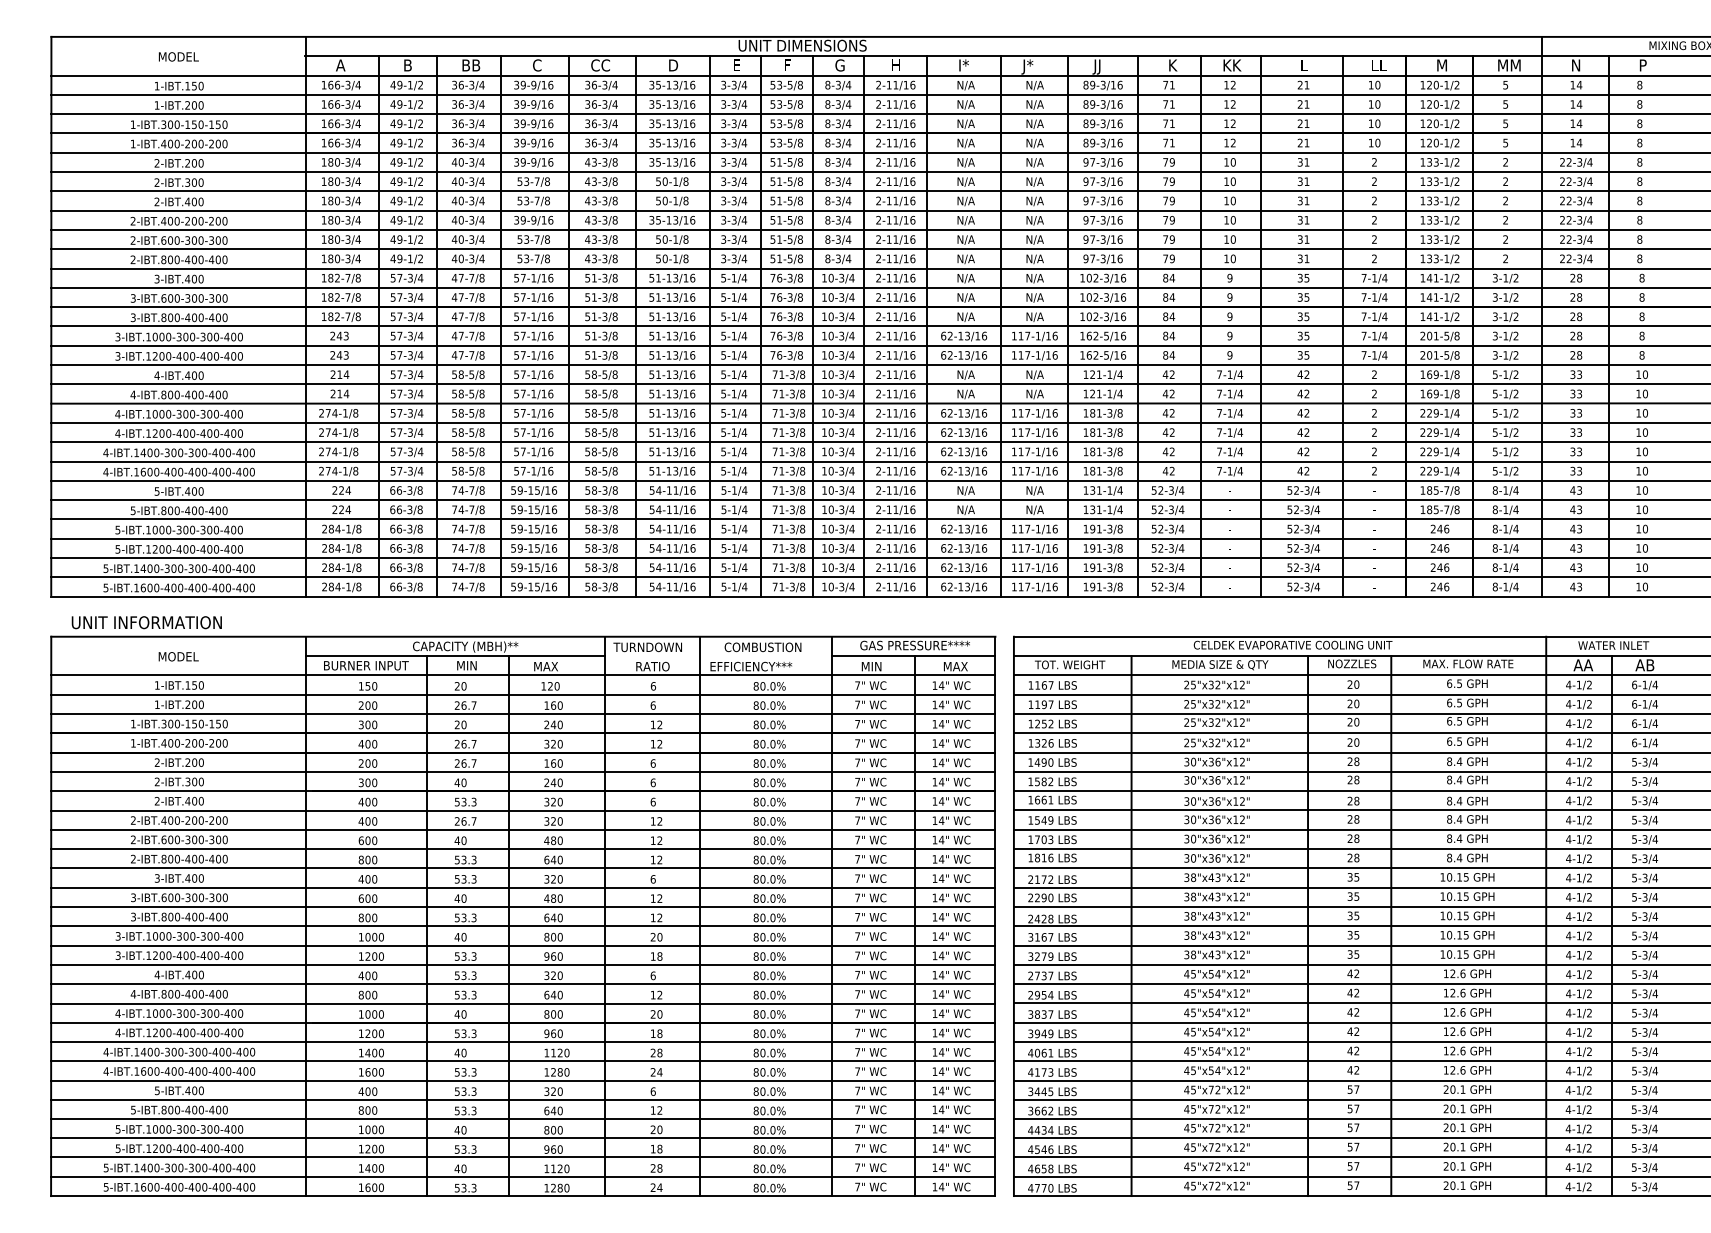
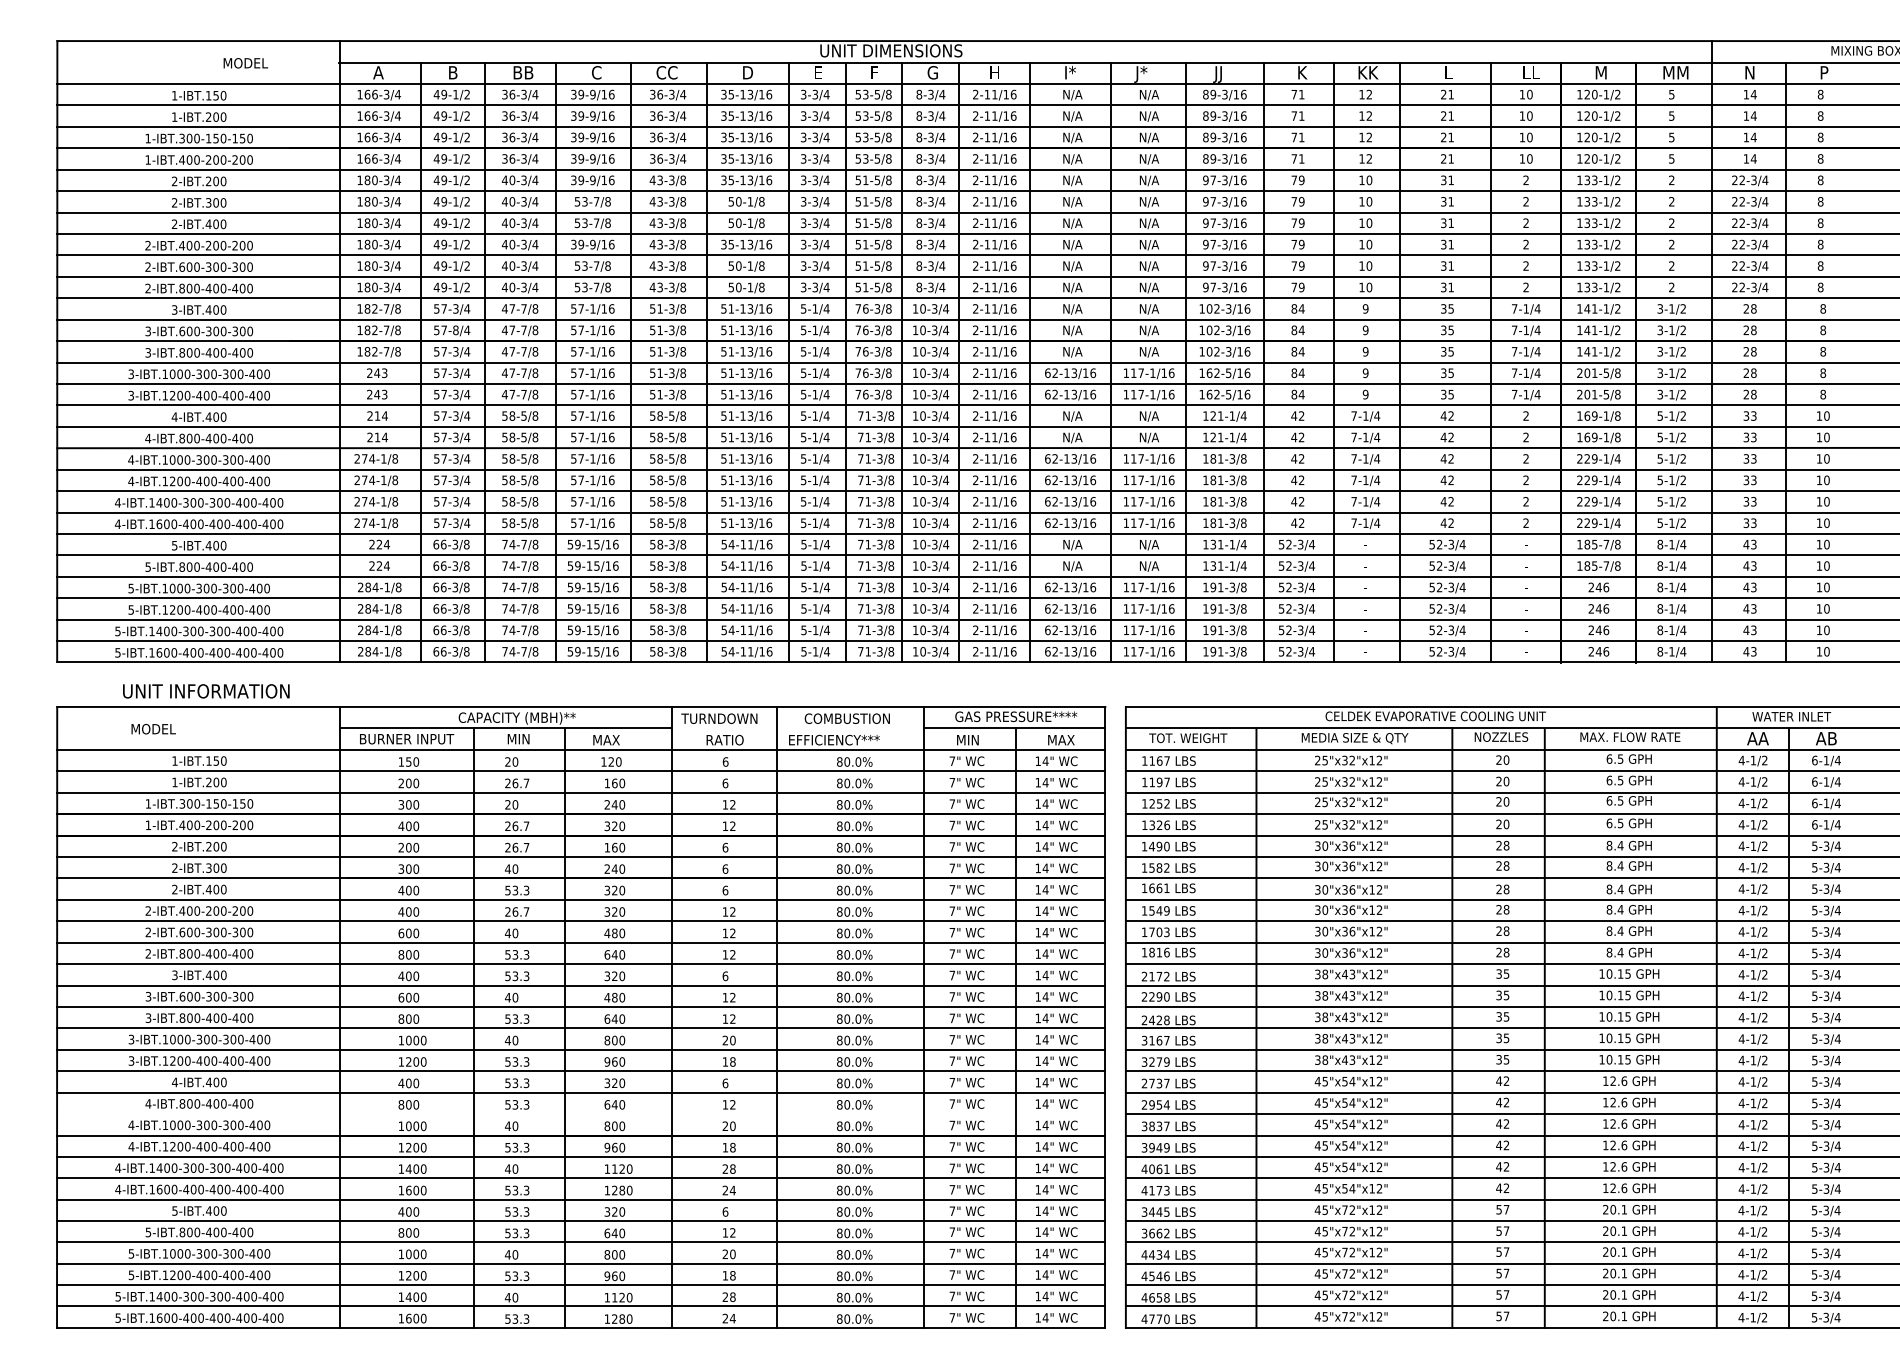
text: (178, 57) -> (245, 63), moved
text: (410, 297) -> (455, 330), 57-3/4 -> 57-8/4
text: (147, 622) -> (206, 691), moved
text: (178, 657) -> (153, 729), moved
line: (523, 1003) -> (581, 1114), removed

